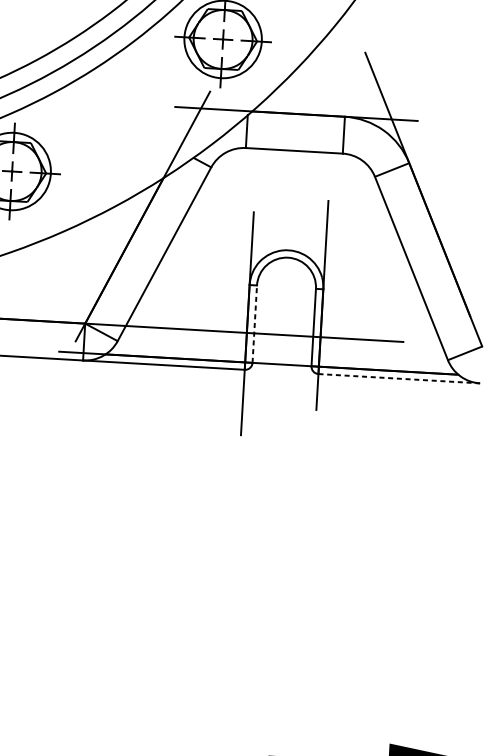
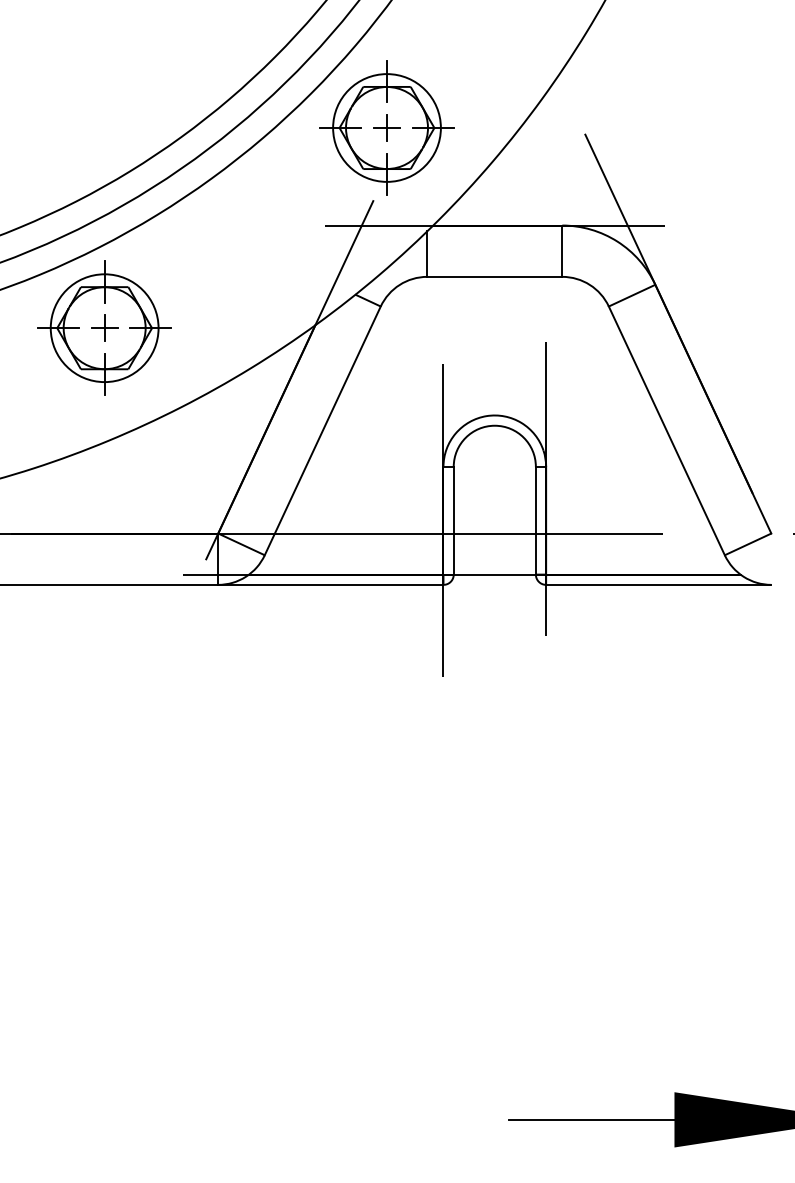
line: (254, 324) -> (453, 520), dashed -> solid
line: (399, 378) -> (658, 584), dashed -> solid

